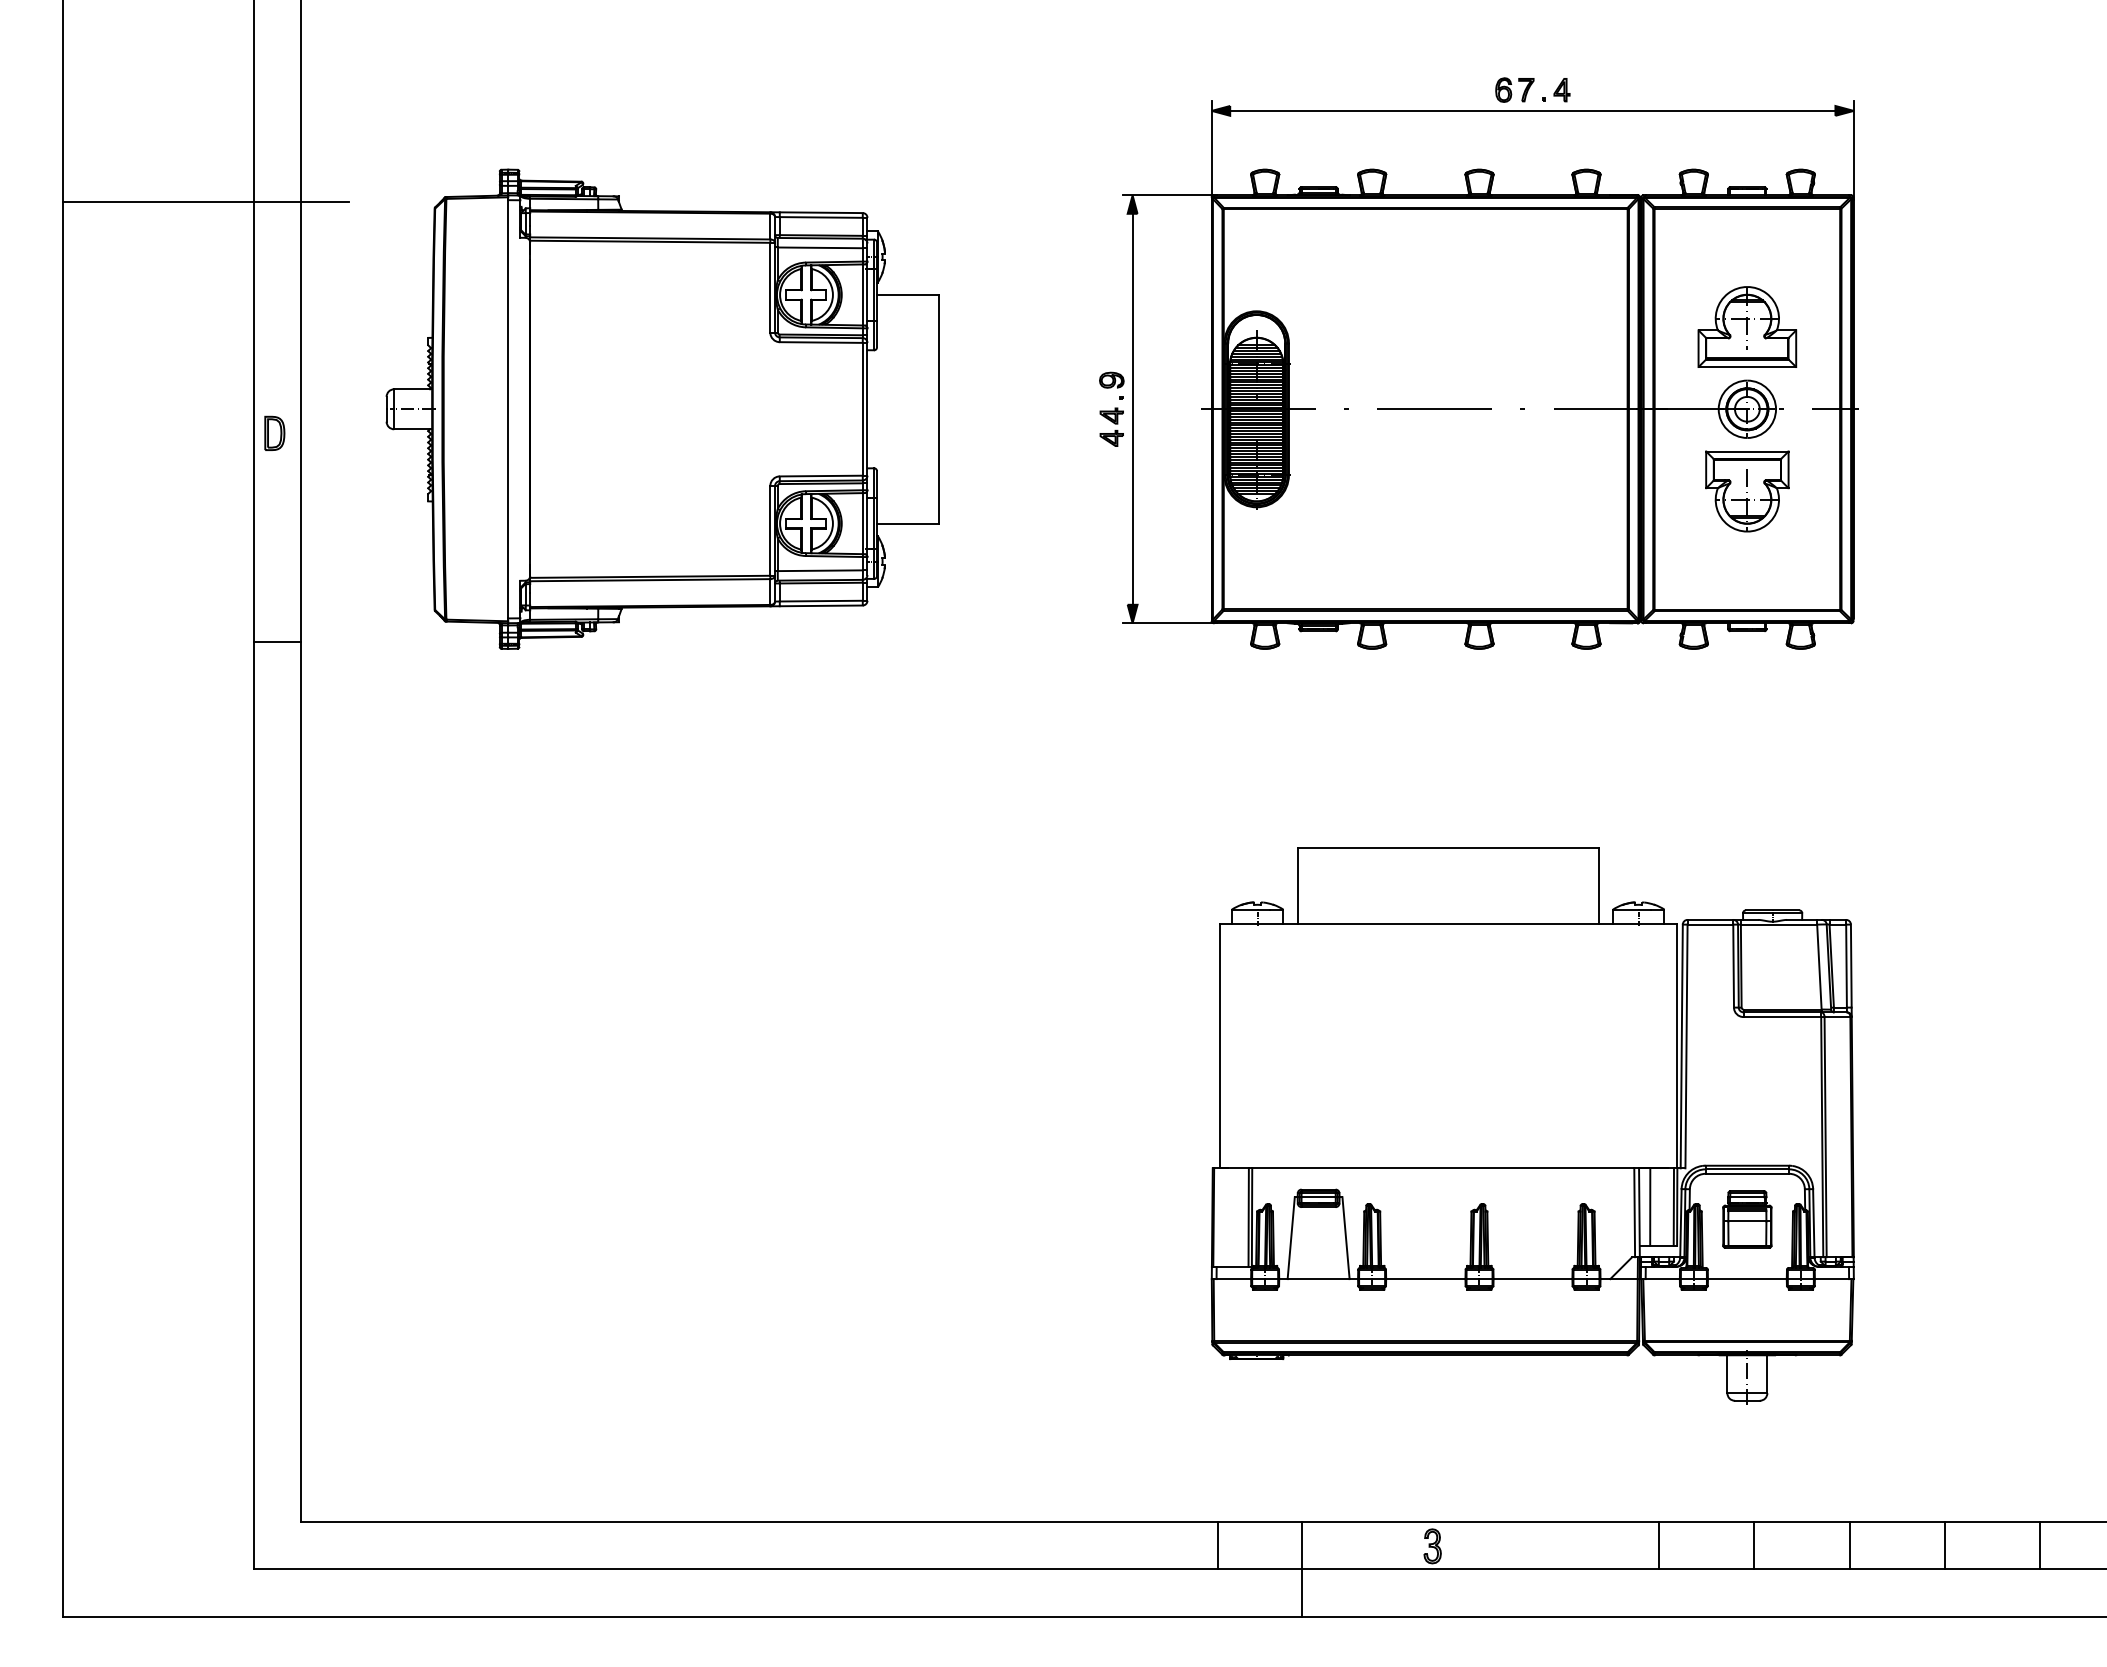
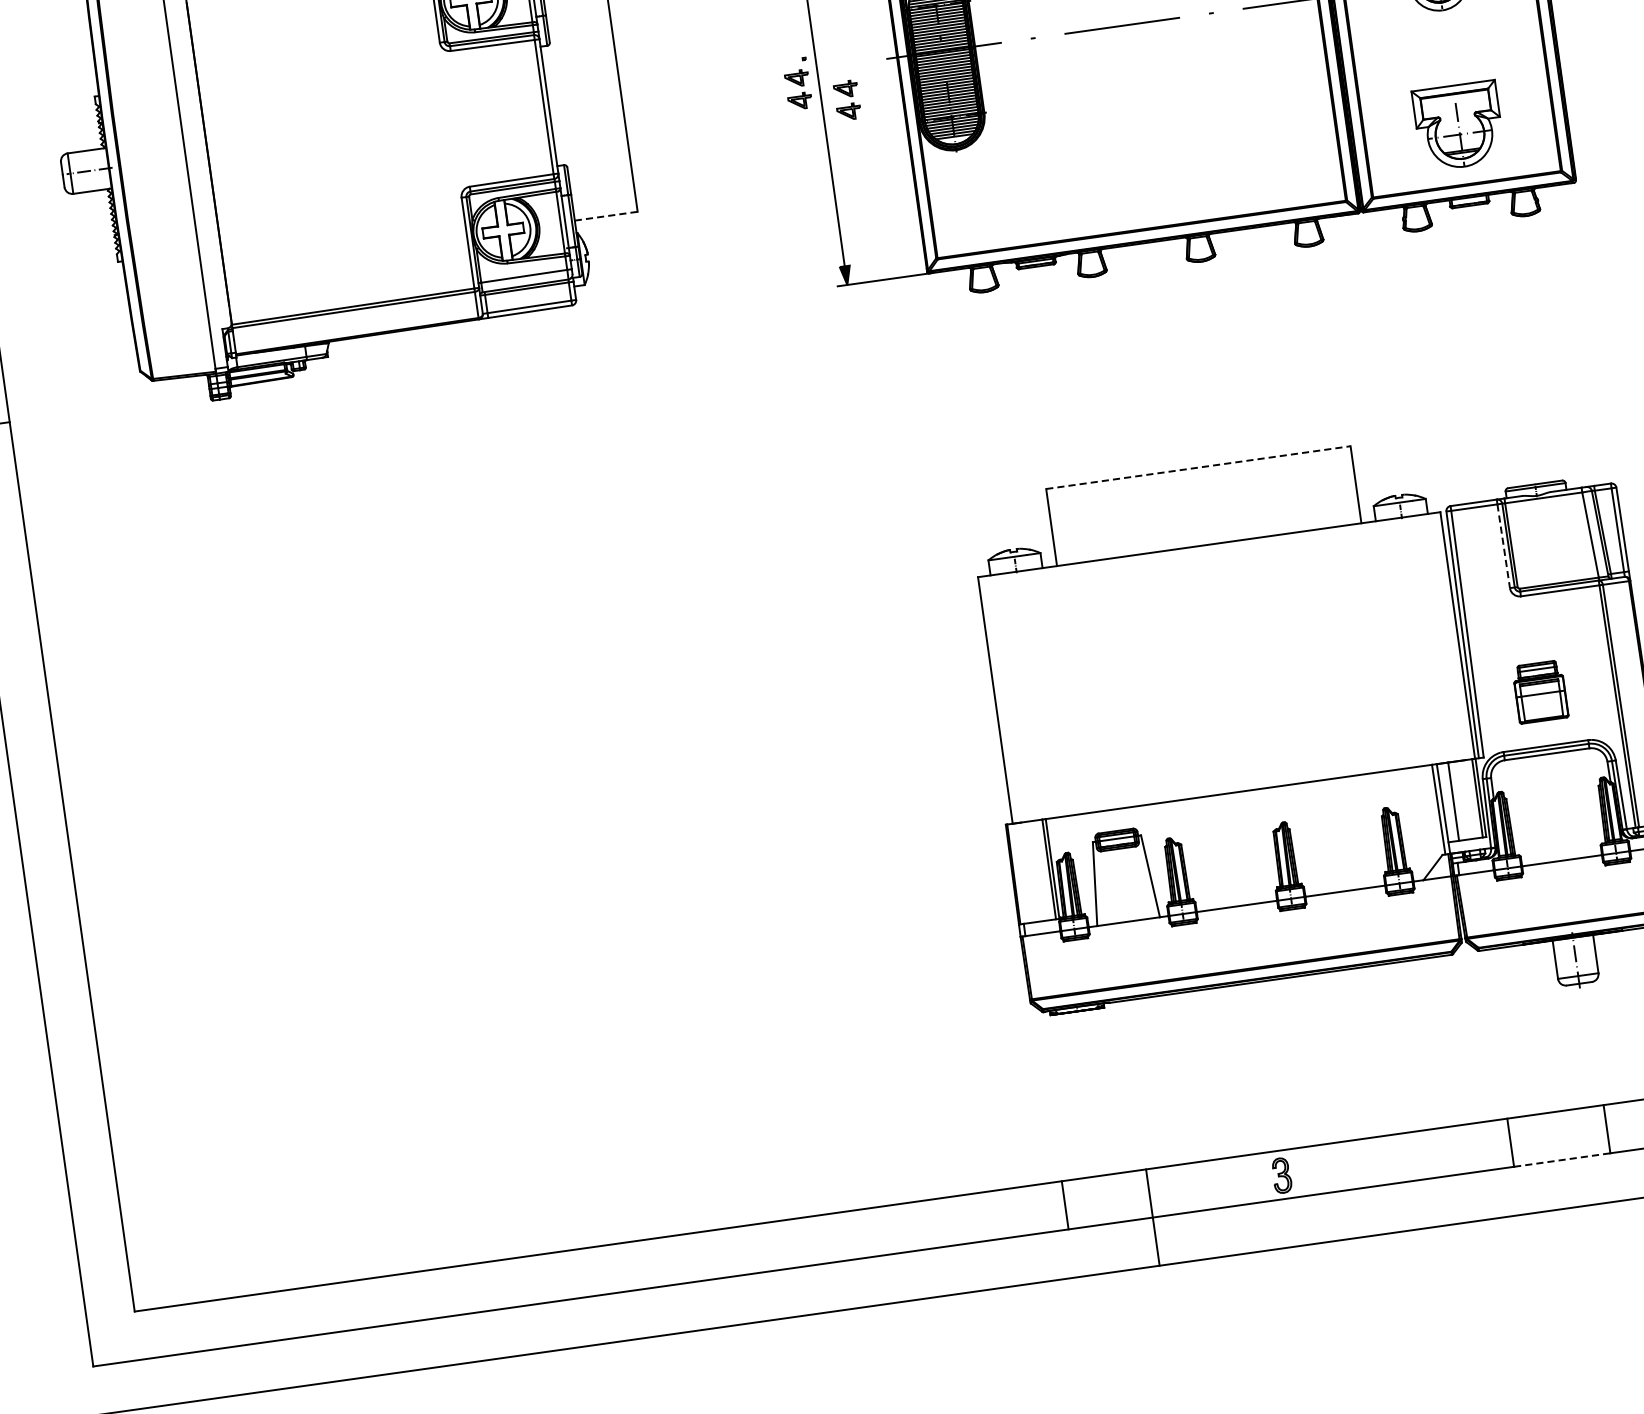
part: (1111, 379) -> (791, 41), removed
part: (1157, 443) -> (847, 99), added
part: (1747, 491) -> (1458, 126), moved
line: (908, 523) -> (606, 216), solid -> dashed
line: (1448, 848) -> (1198, 467), solid -> dashed
line: (1733, 966) -> (1503, 546), solid -> dashed
part: (1747, 1219) -> (1540, 692), moved
line: (1706, 1569) -> (1562, 1160), solid -> dashed

